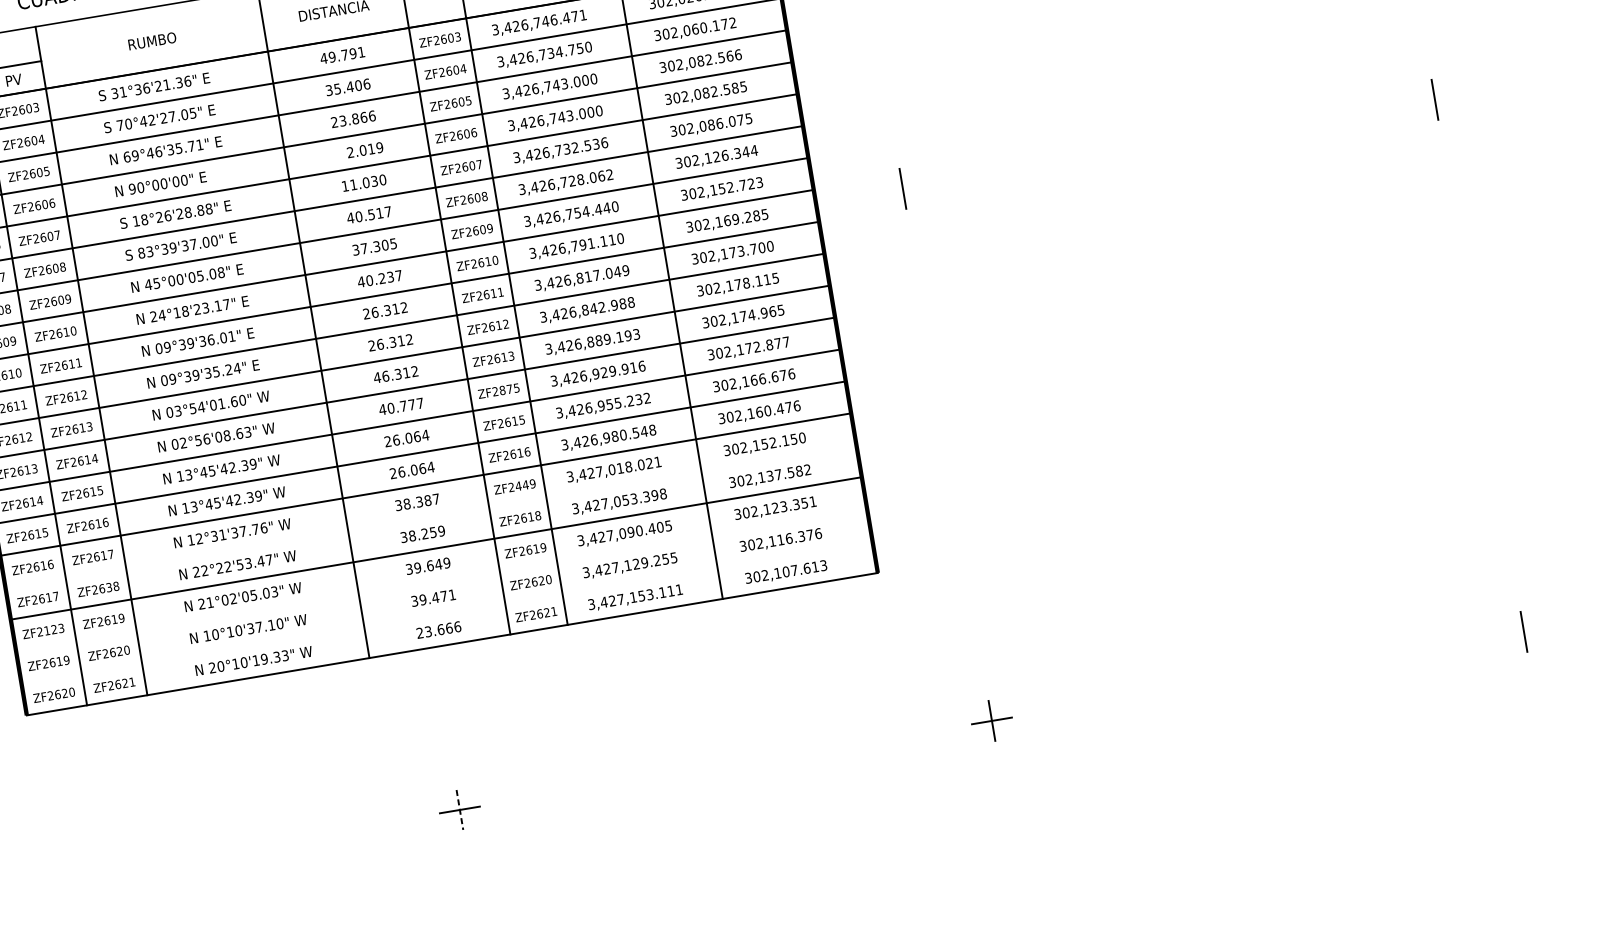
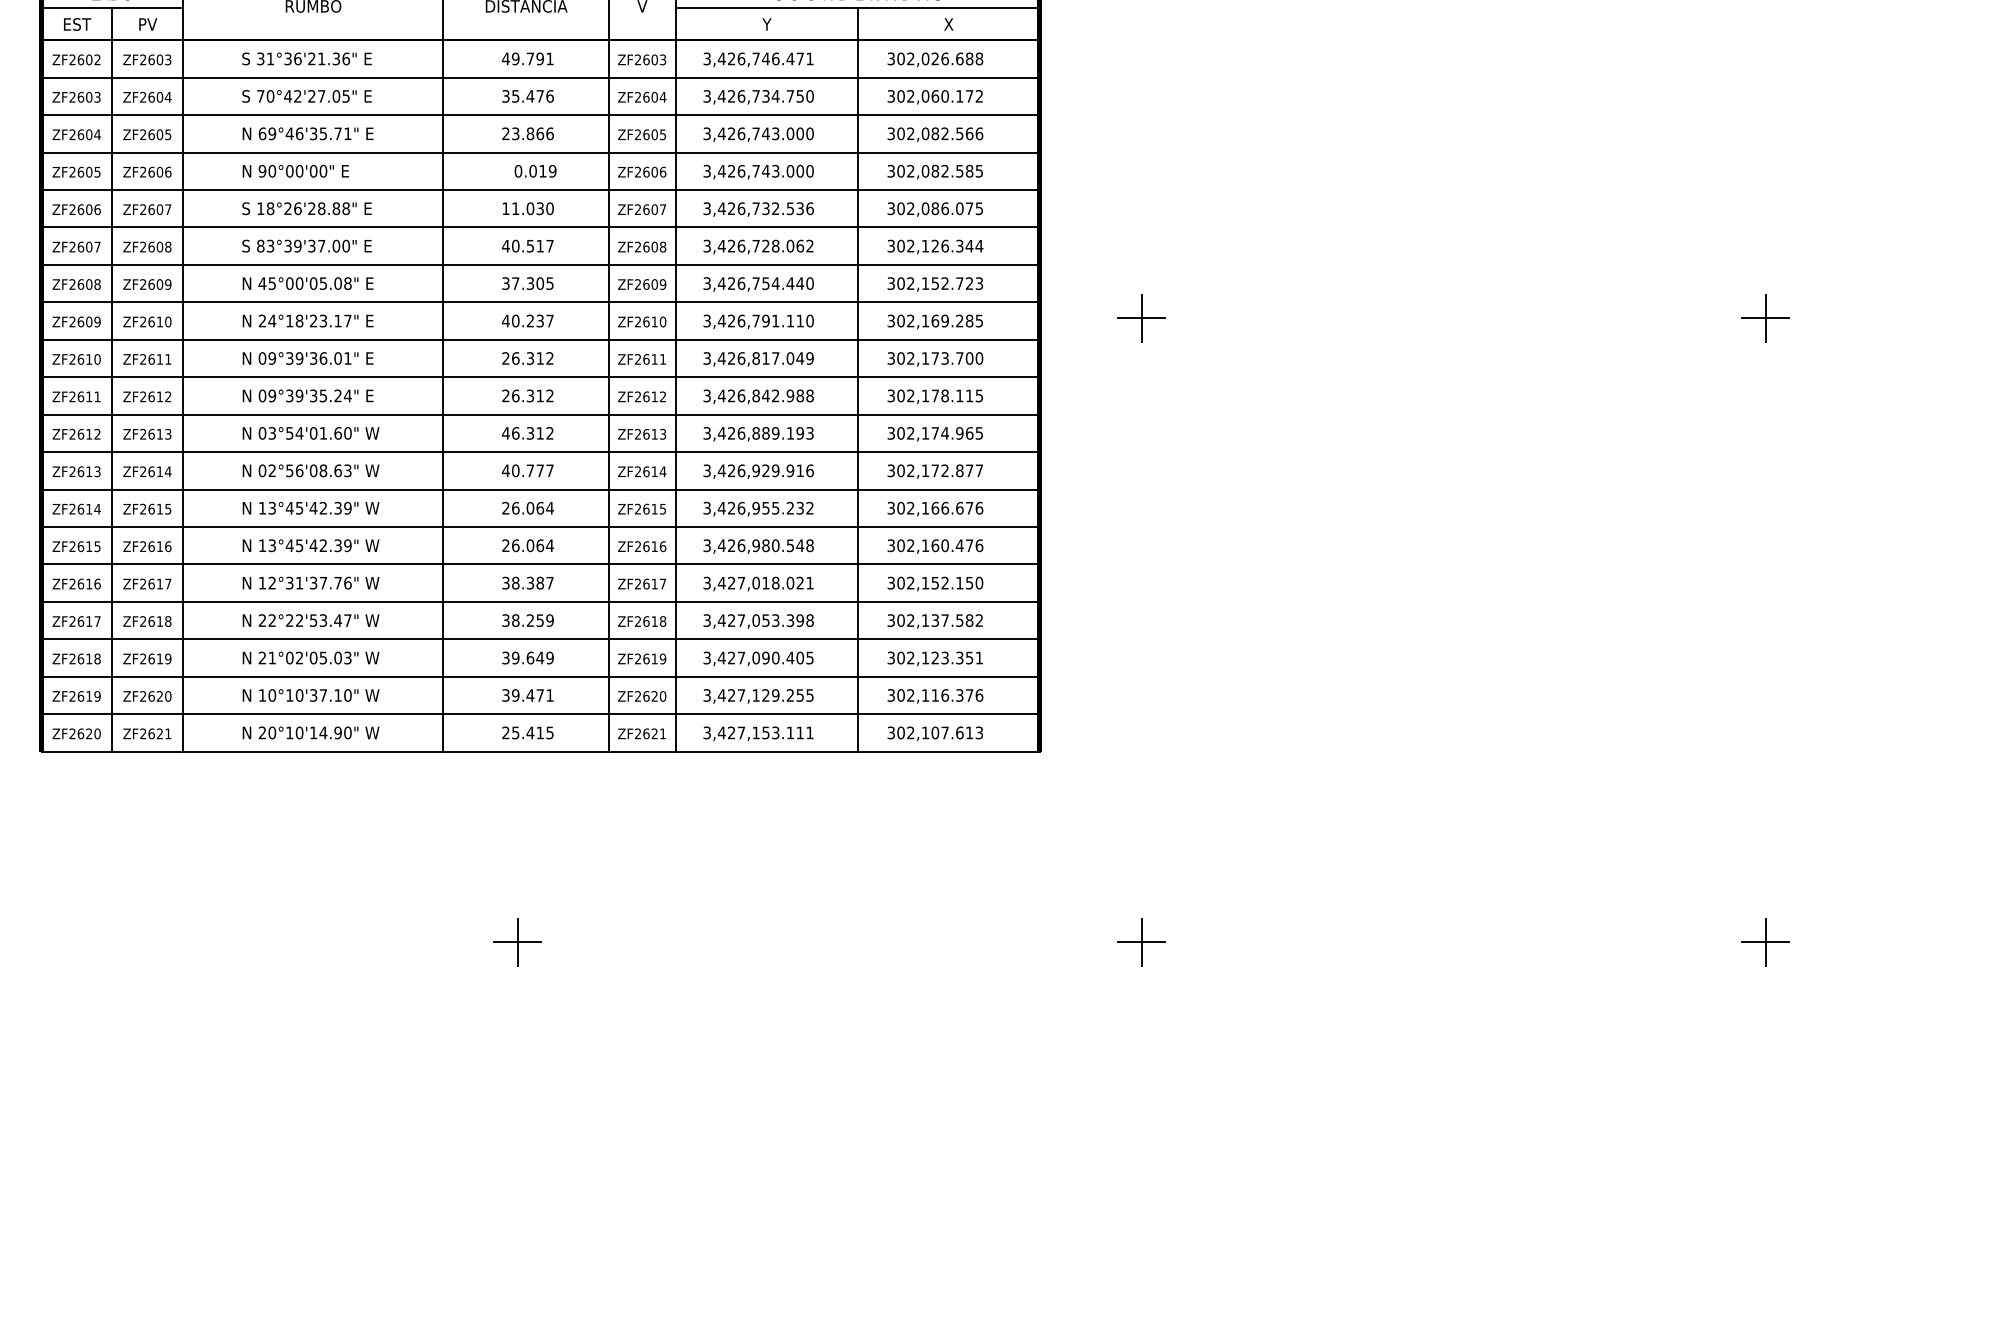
text: (358, 85) -> (540, 96), 35.406 -> 35.476
line: (1434, 100) -> (1765, 318), added
text: (350, 152) -> (518, 171), 2.019 -> 0.019
line: (902, 189) -> (1141, 318), added
text: (509, 389) -> (654, 471), ZF2875 -> ZF2614
text: (525, 484) -> (654, 583), ZF2449 -> ZF2617
line: (430, 516) -> (540, 601), added
line: (441, 580) -> (540, 676), added
text: (108, 587) -> (159, 621), ZF2638 -> ZF2618
line: (446, 612) -> (540, 714), added
text: (53, 629) -> (88, 658), ZF2123 -> ZF2618
text: (442, 629) -> (532, 732), 23.666 -> 25.415
line: (1523, 632) -> (1765, 942), added
text: (274, 657) -> (335, 732), 20°10'19.33" -> 20°10'14.90"
line: (459, 810) -> (517, 942), dashed -> solid

